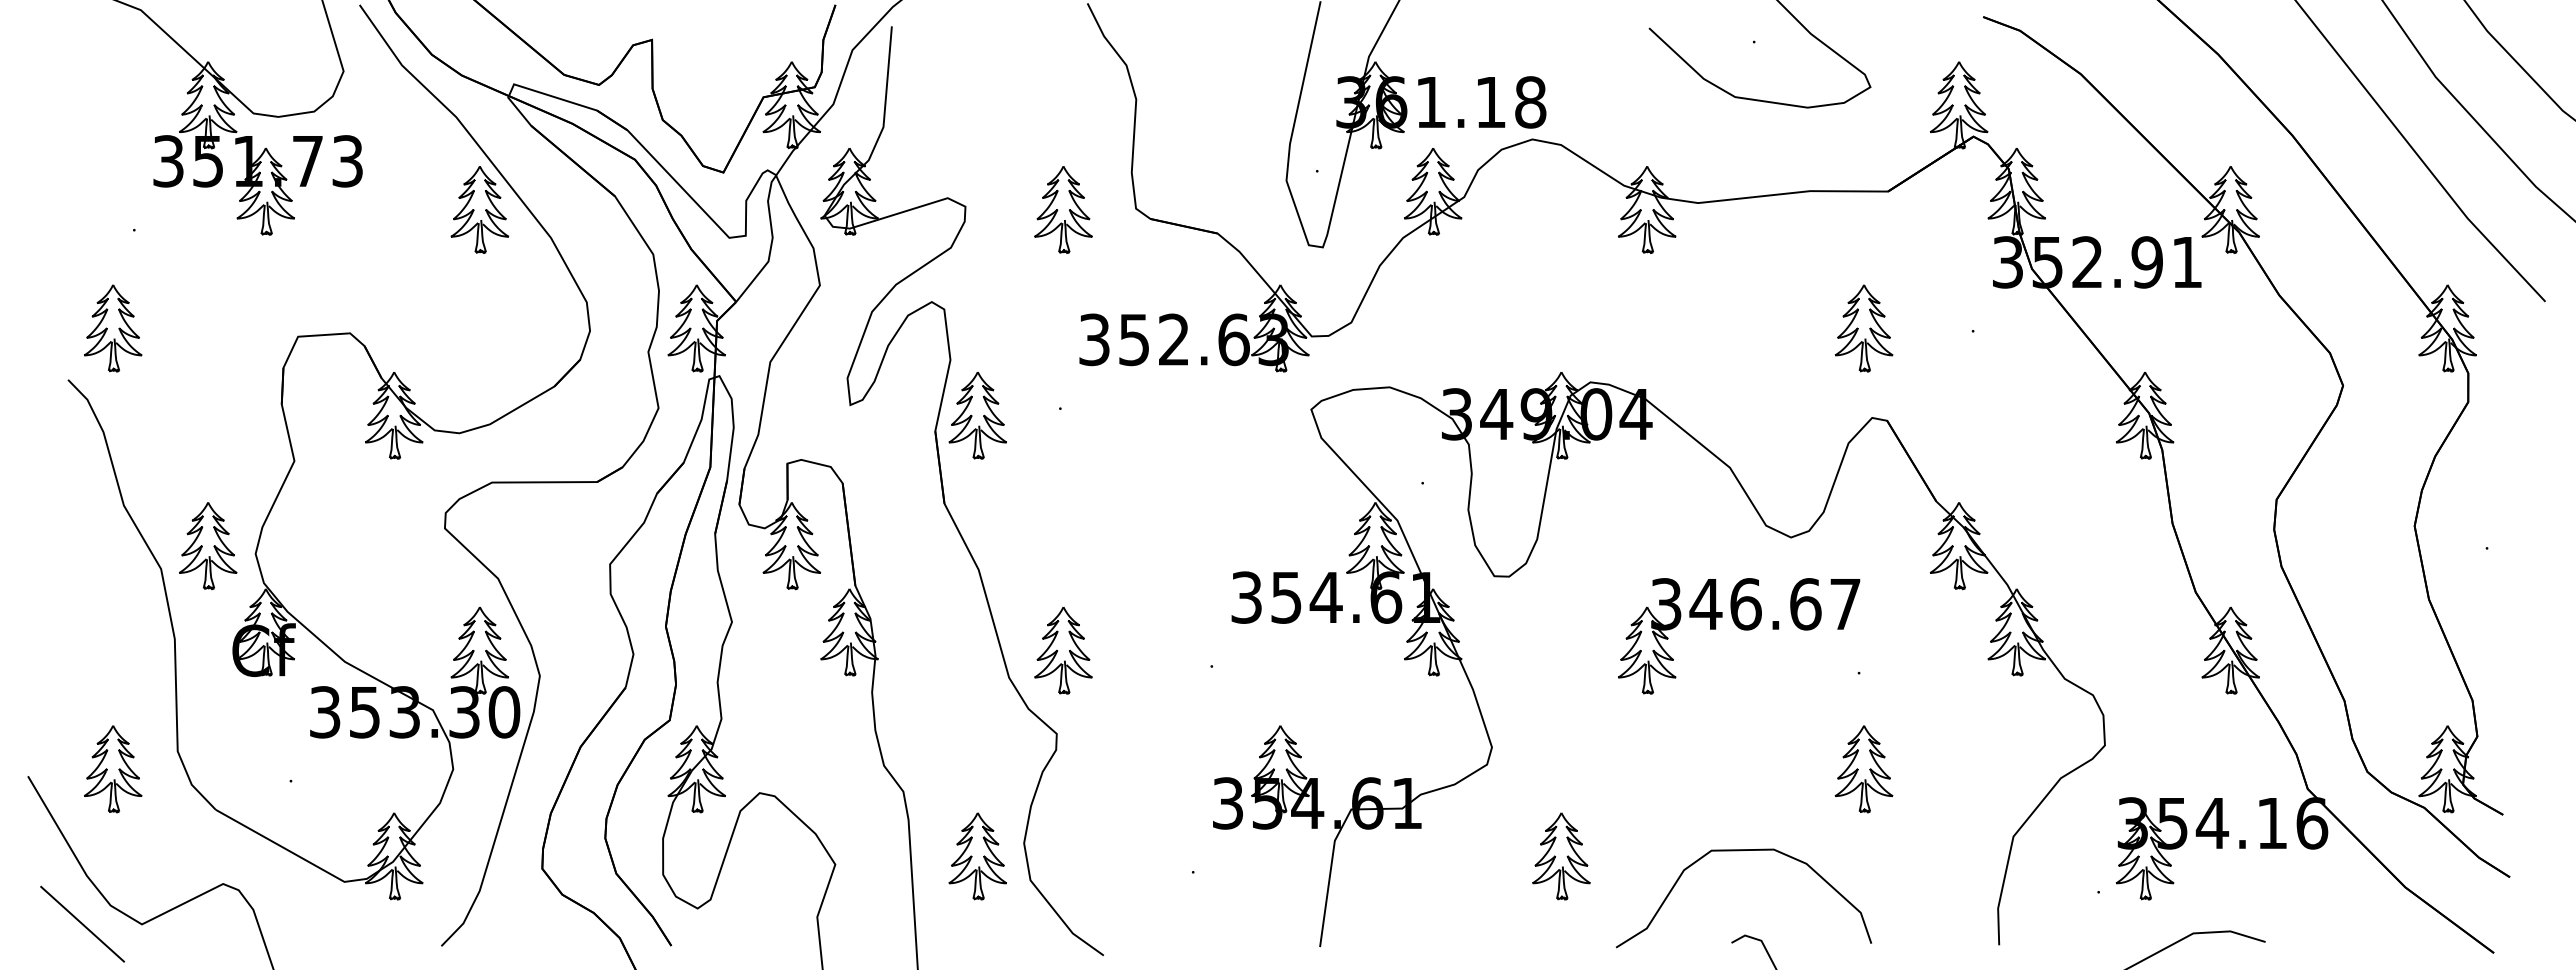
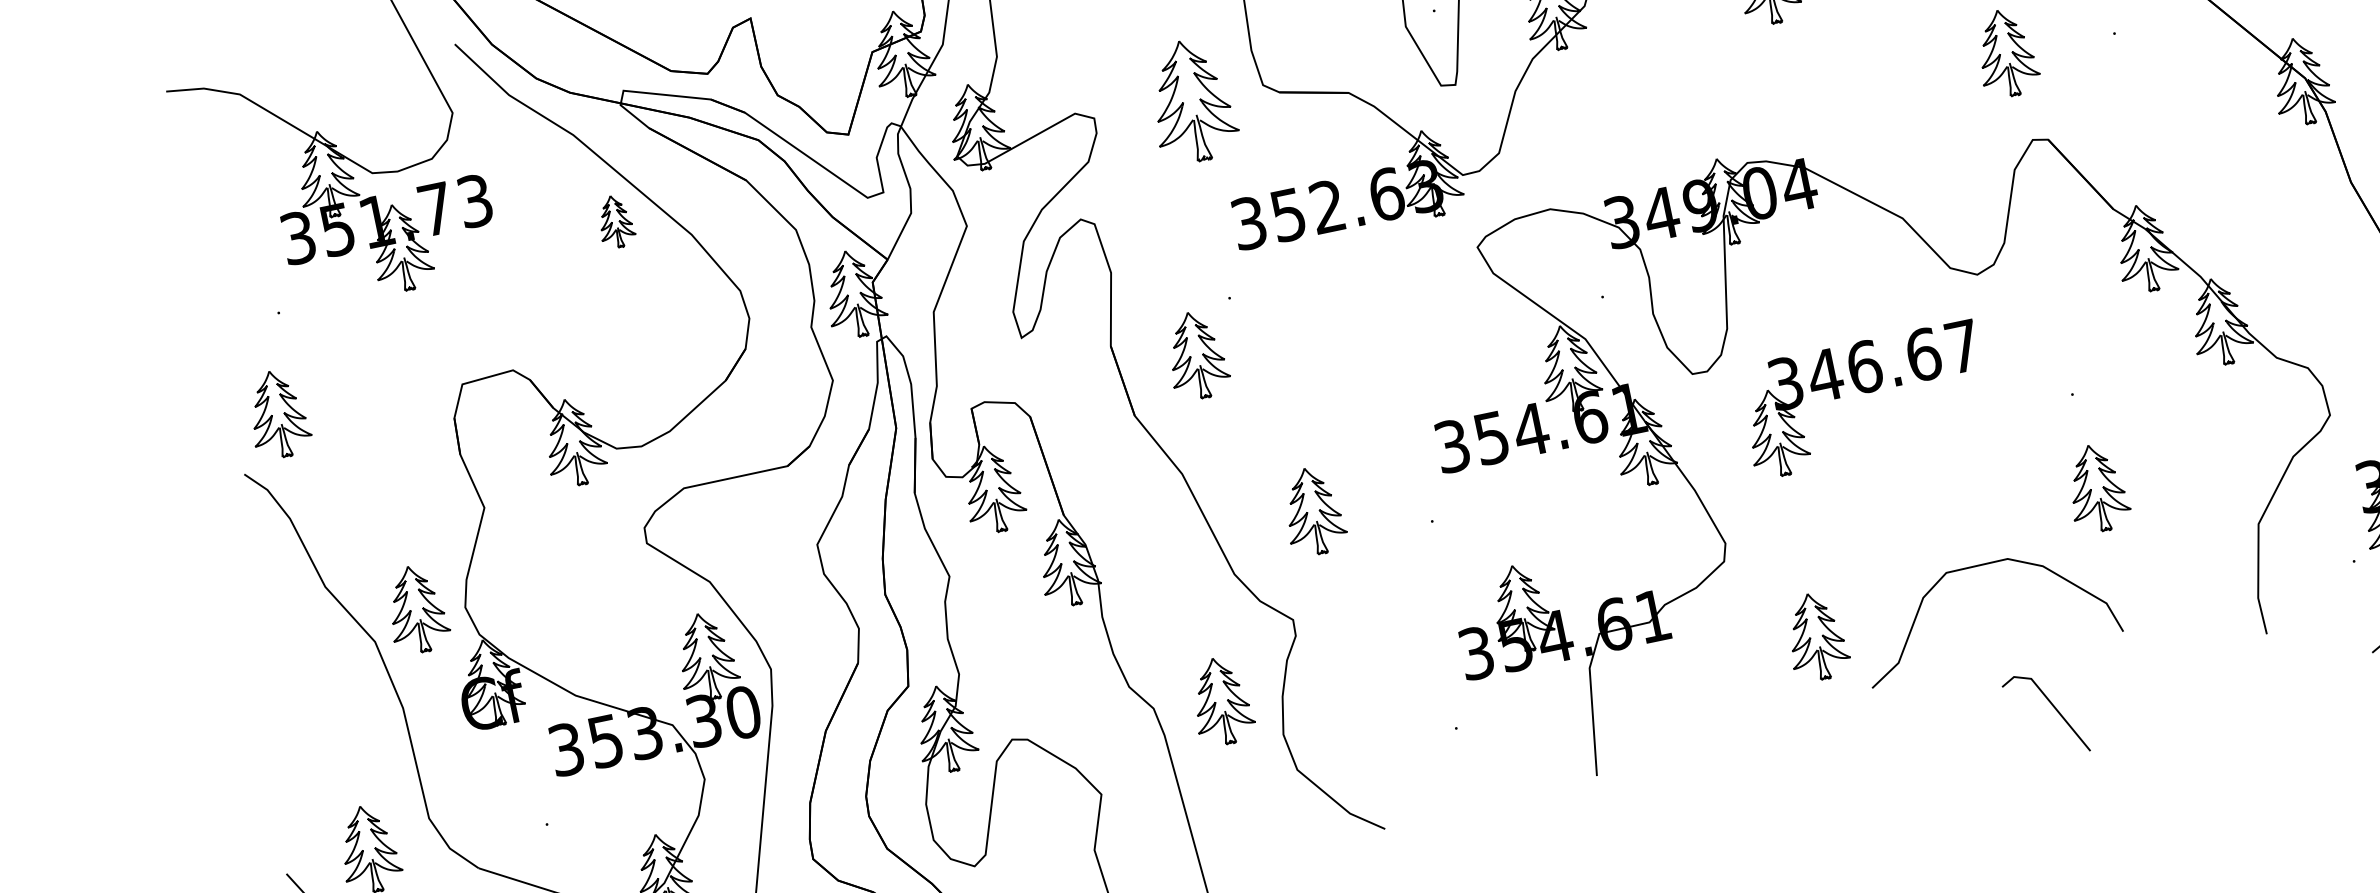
part: (479, 209) -> (615, 221), size x0.6
part: (1063, 209) -> (1191, 100), size x1.4
part: (977, 415) -> (1196, 355), moved
part: (1740, 629) -> (1864, 393), moved
part: (1063, 650) -> (1313, 511), moved
curve: (1741, 851) -> (1976, 567), moved
part: (977, 856) -> (1221, 701), moved

